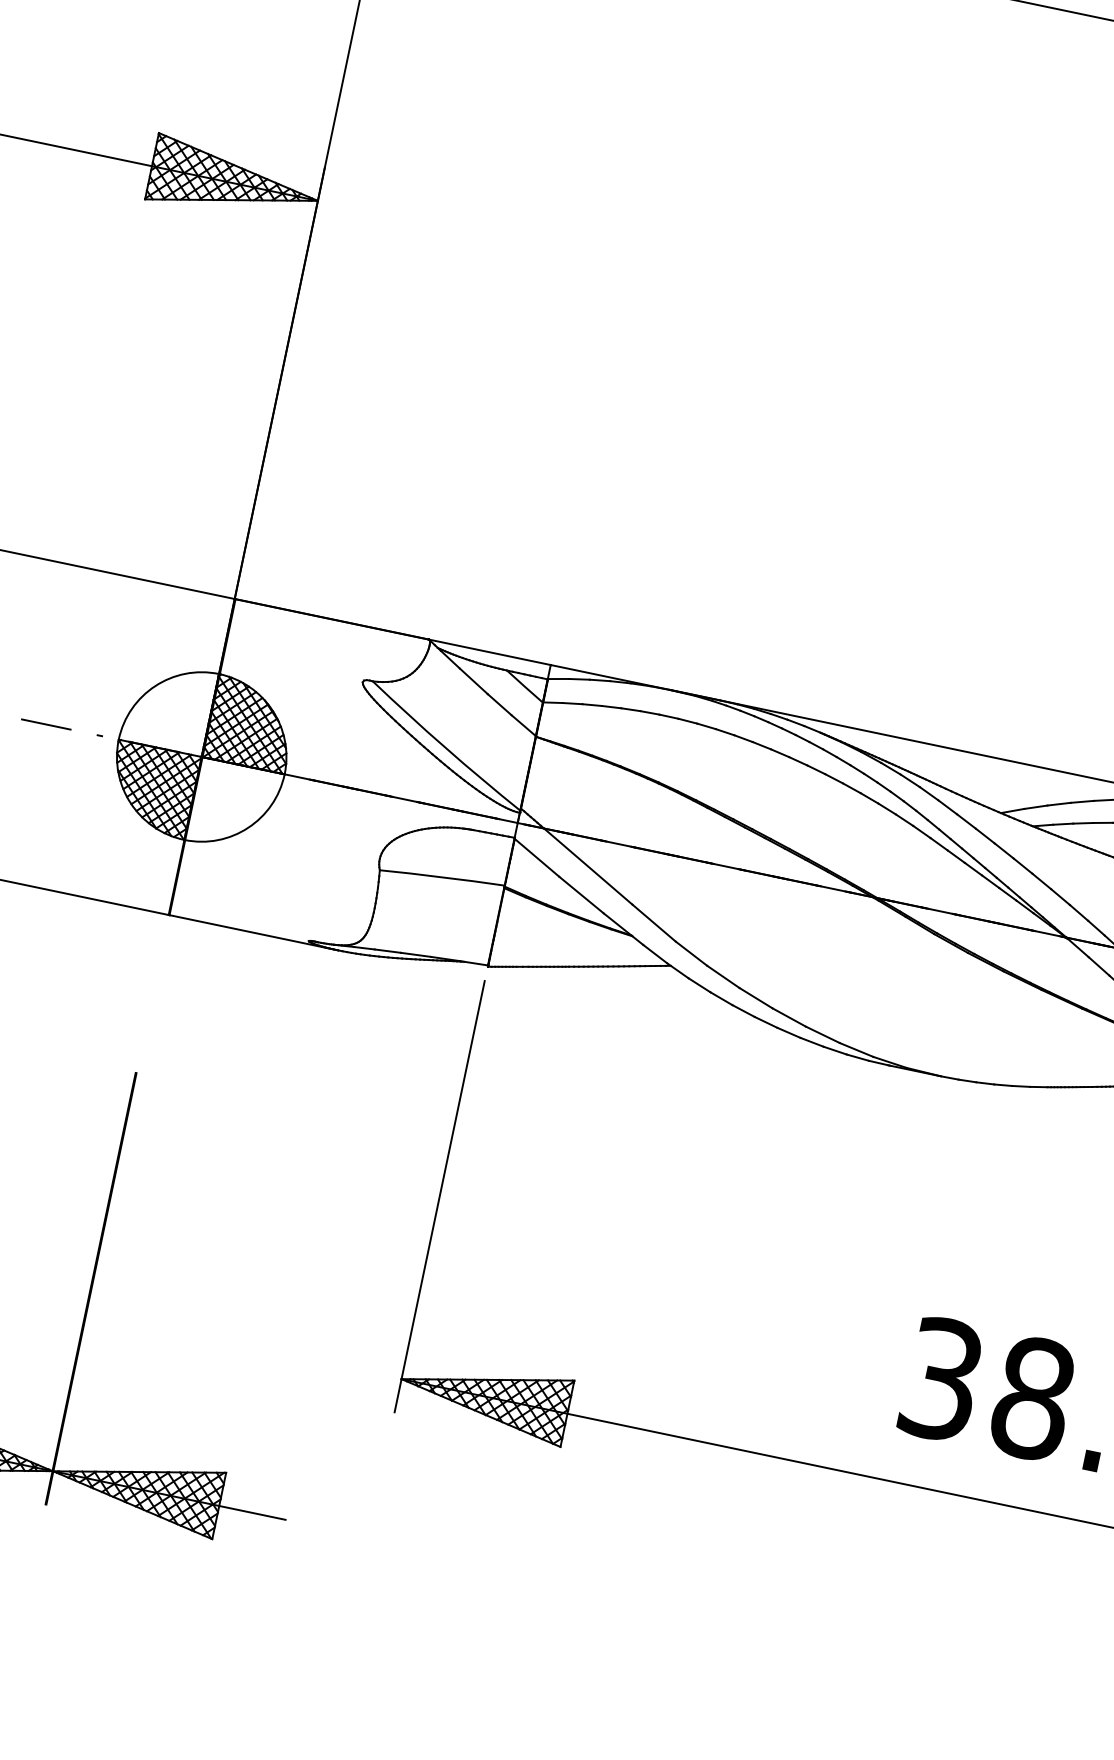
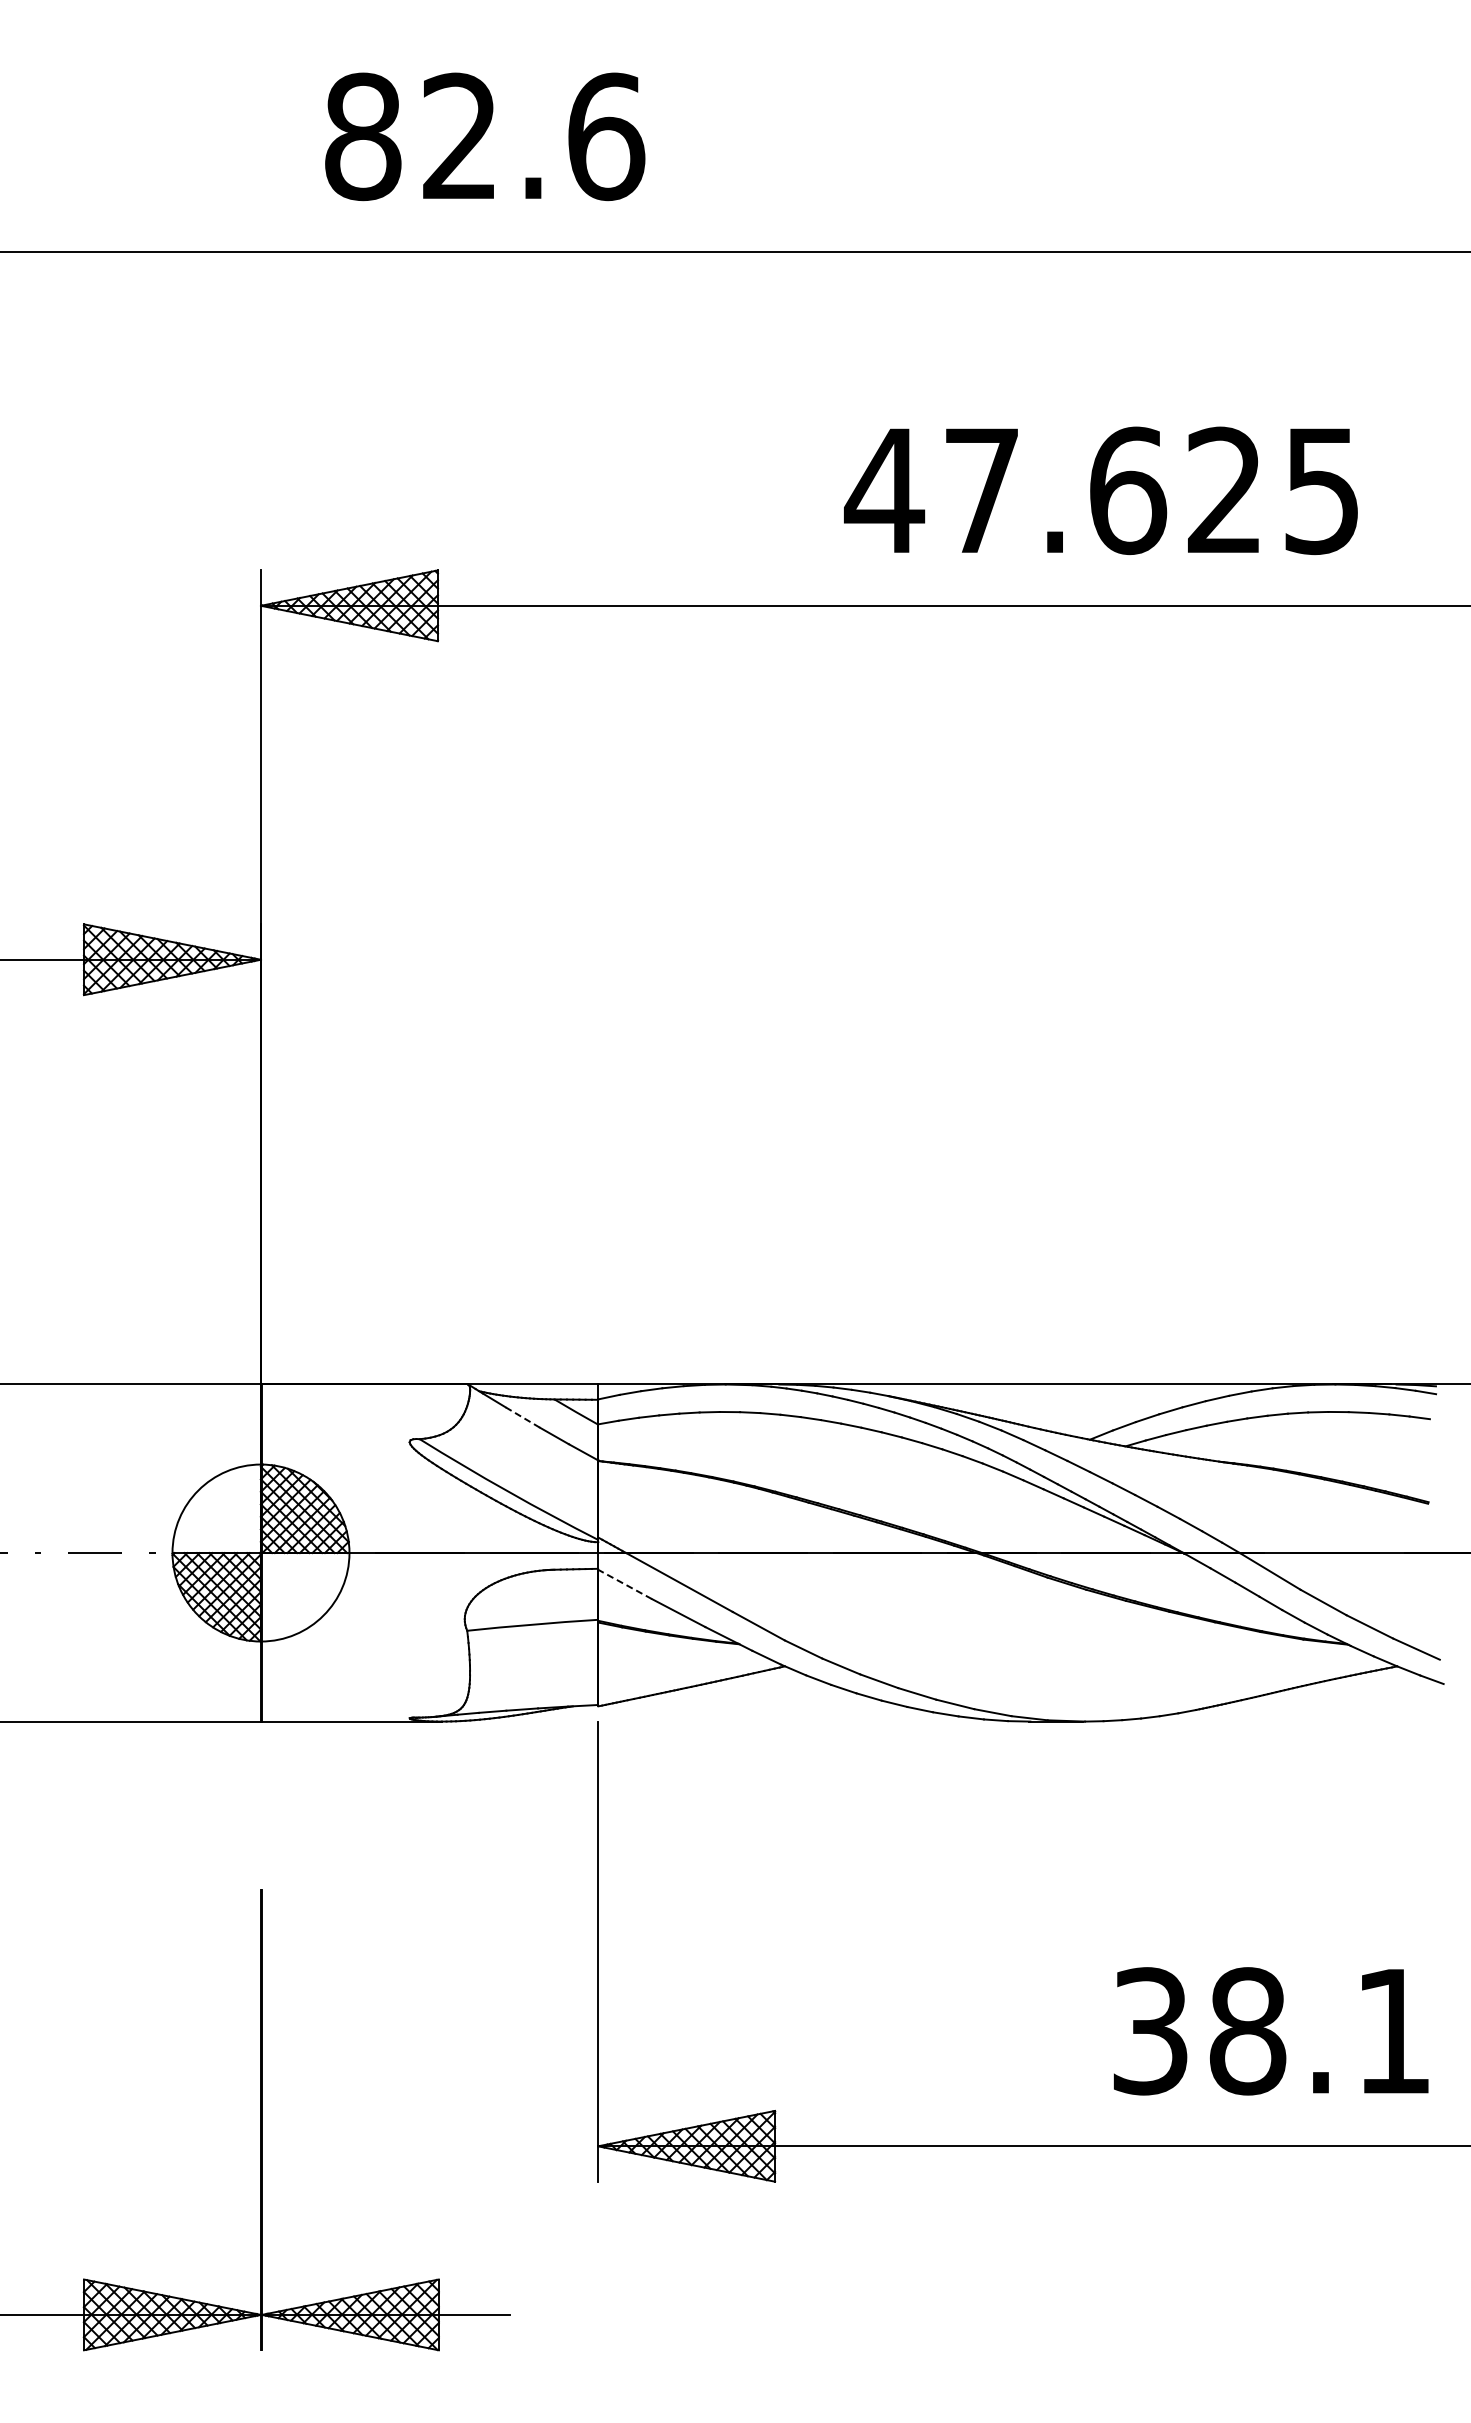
line: (473, 681) -> (522, 1417), solid -> dashed
line: (536, 857) -> (624, 1584), solid -> dashed

